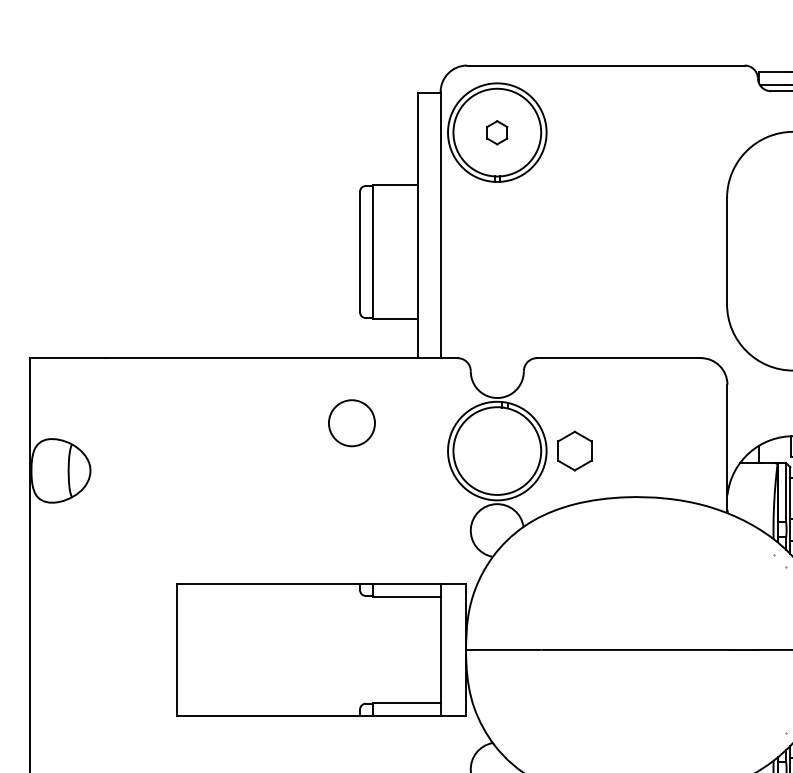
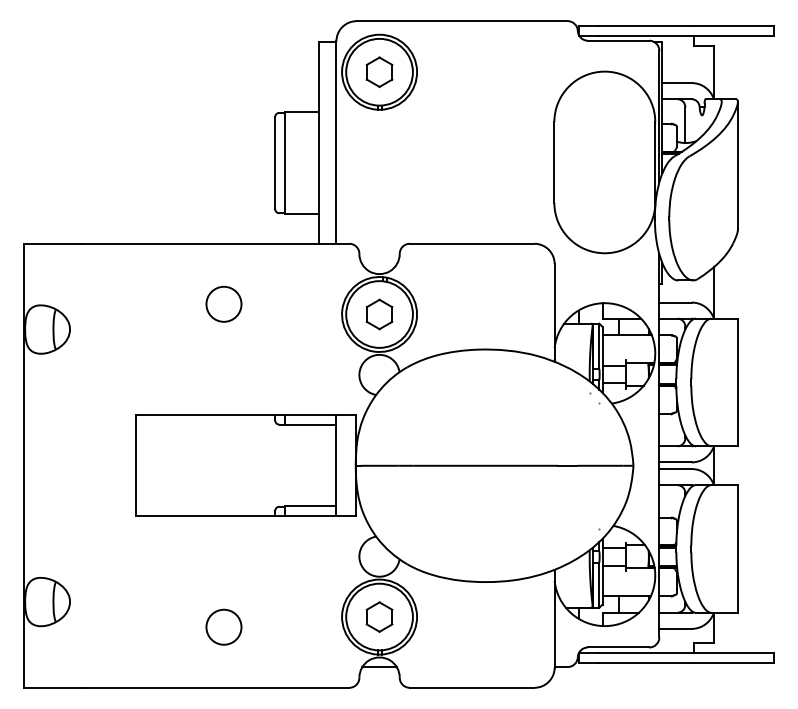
part: (497, 132) -> (379, 72), size x1.67
circle: (351, 422) -> (223, 303), moved
part: (574, 451) -> (379, 314), moved

